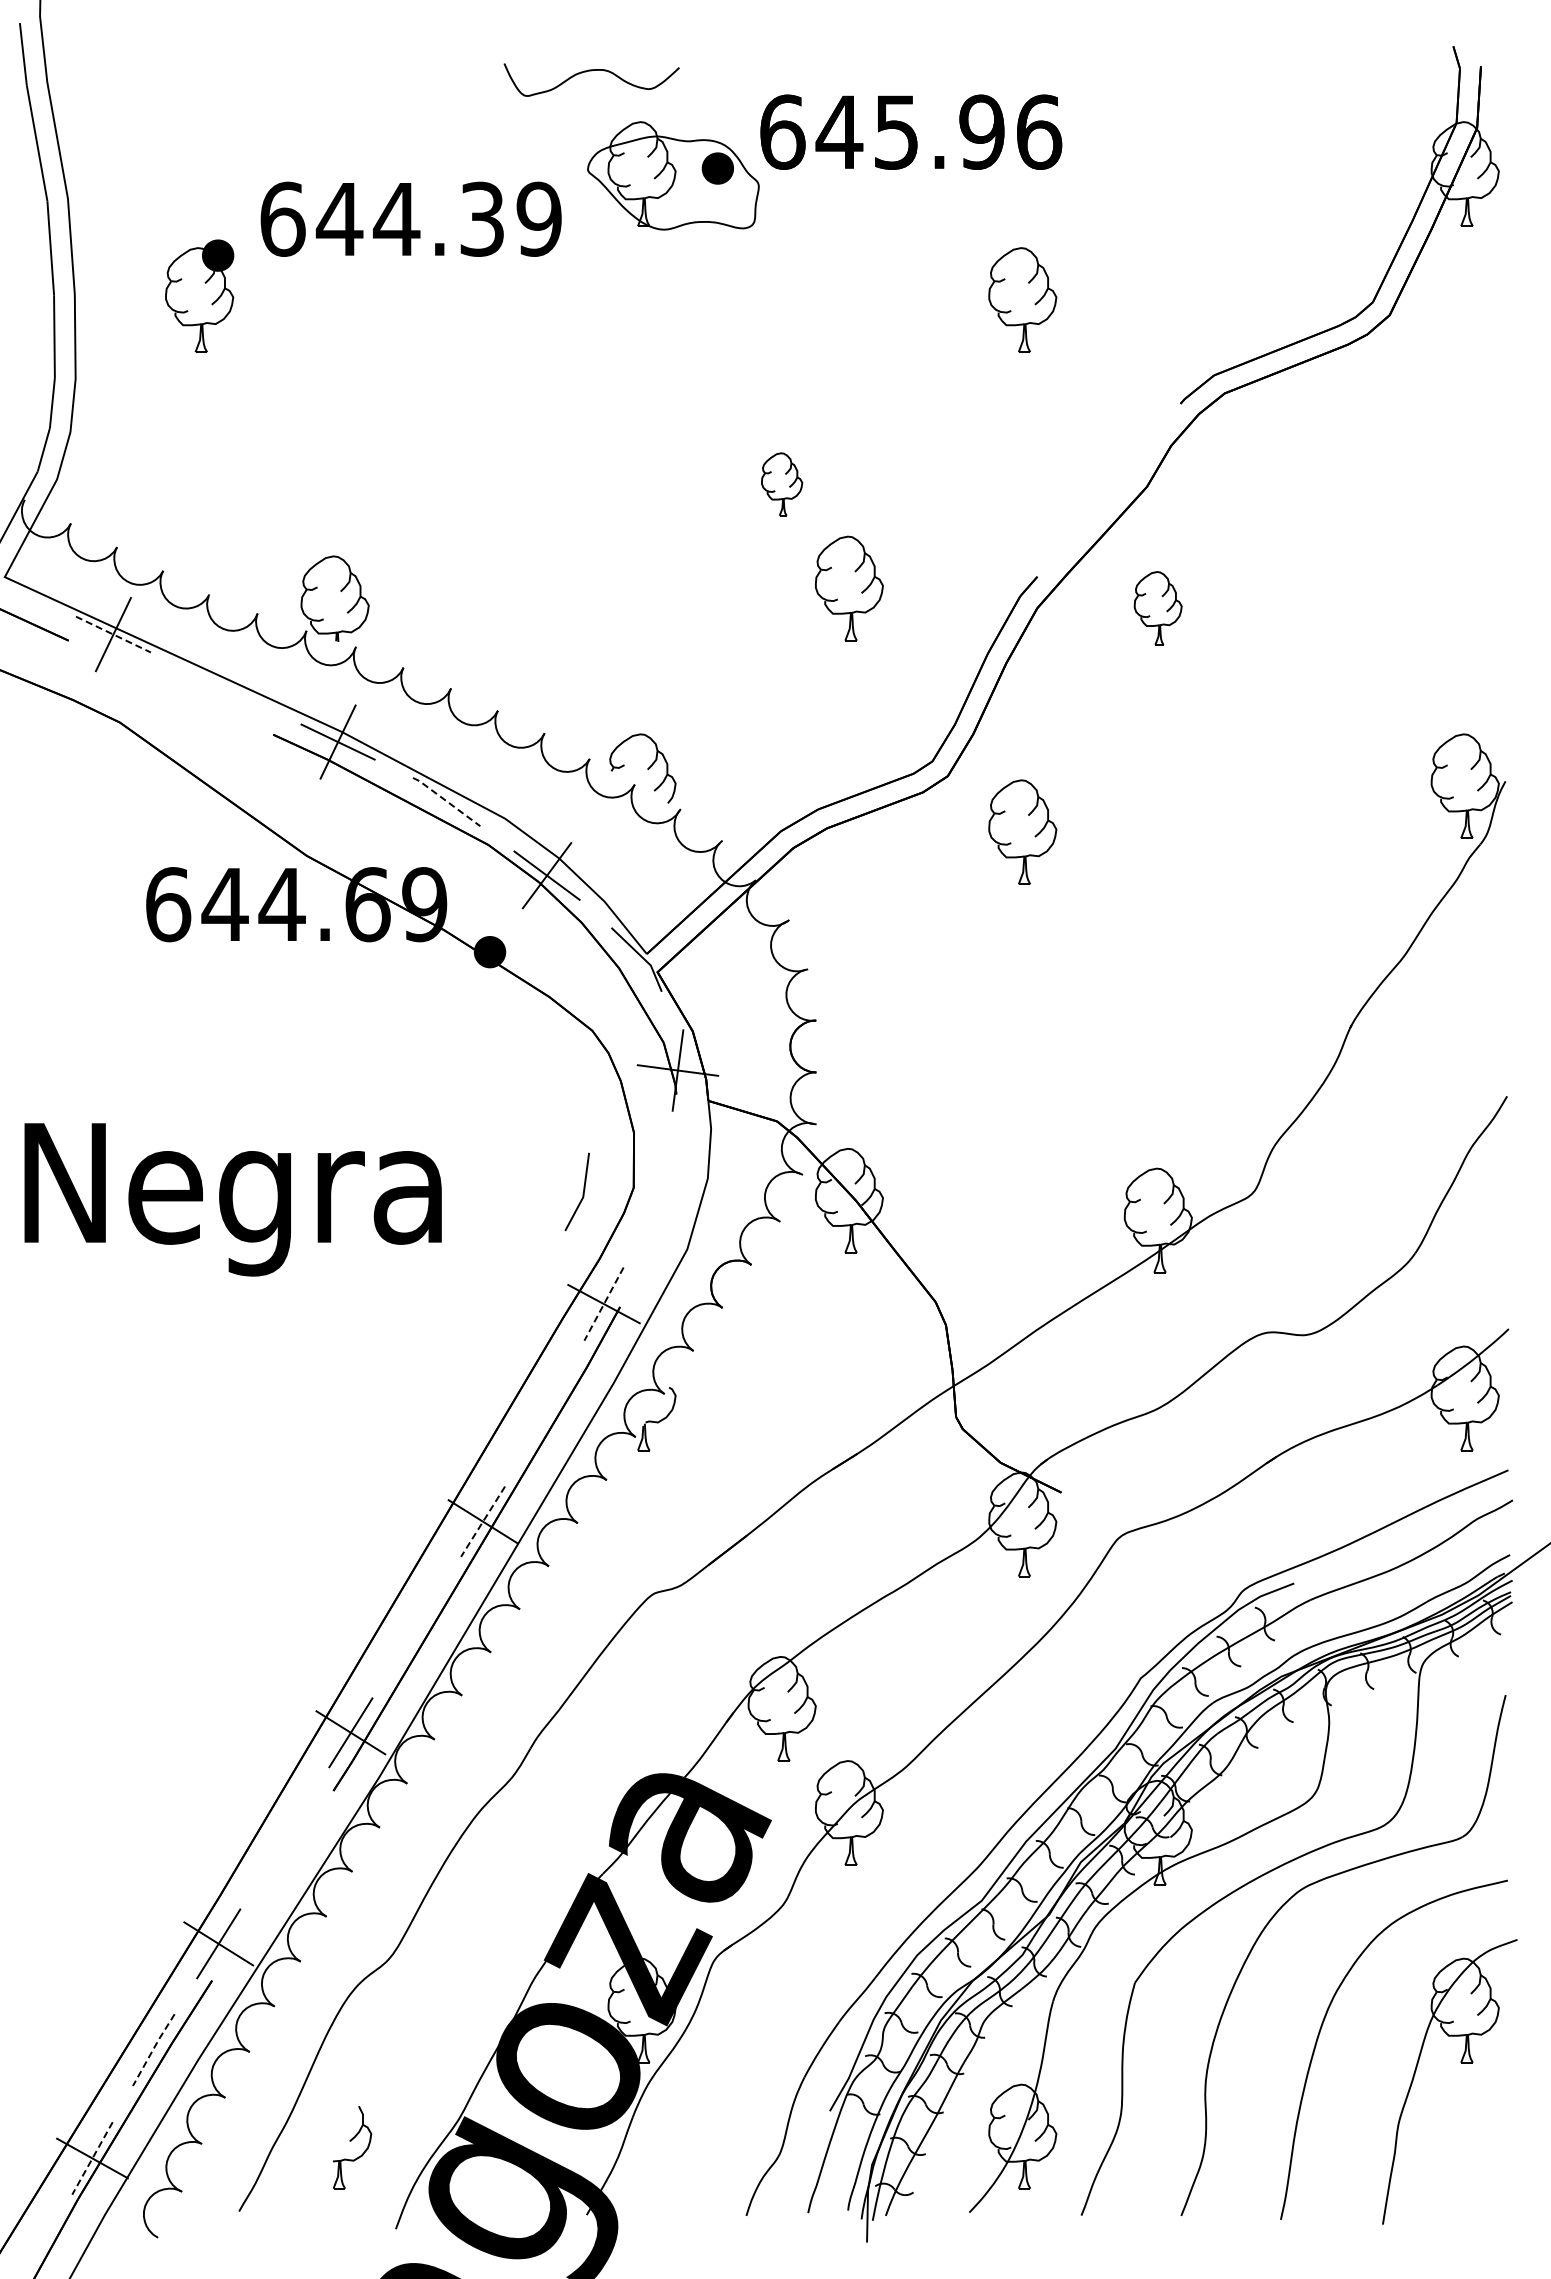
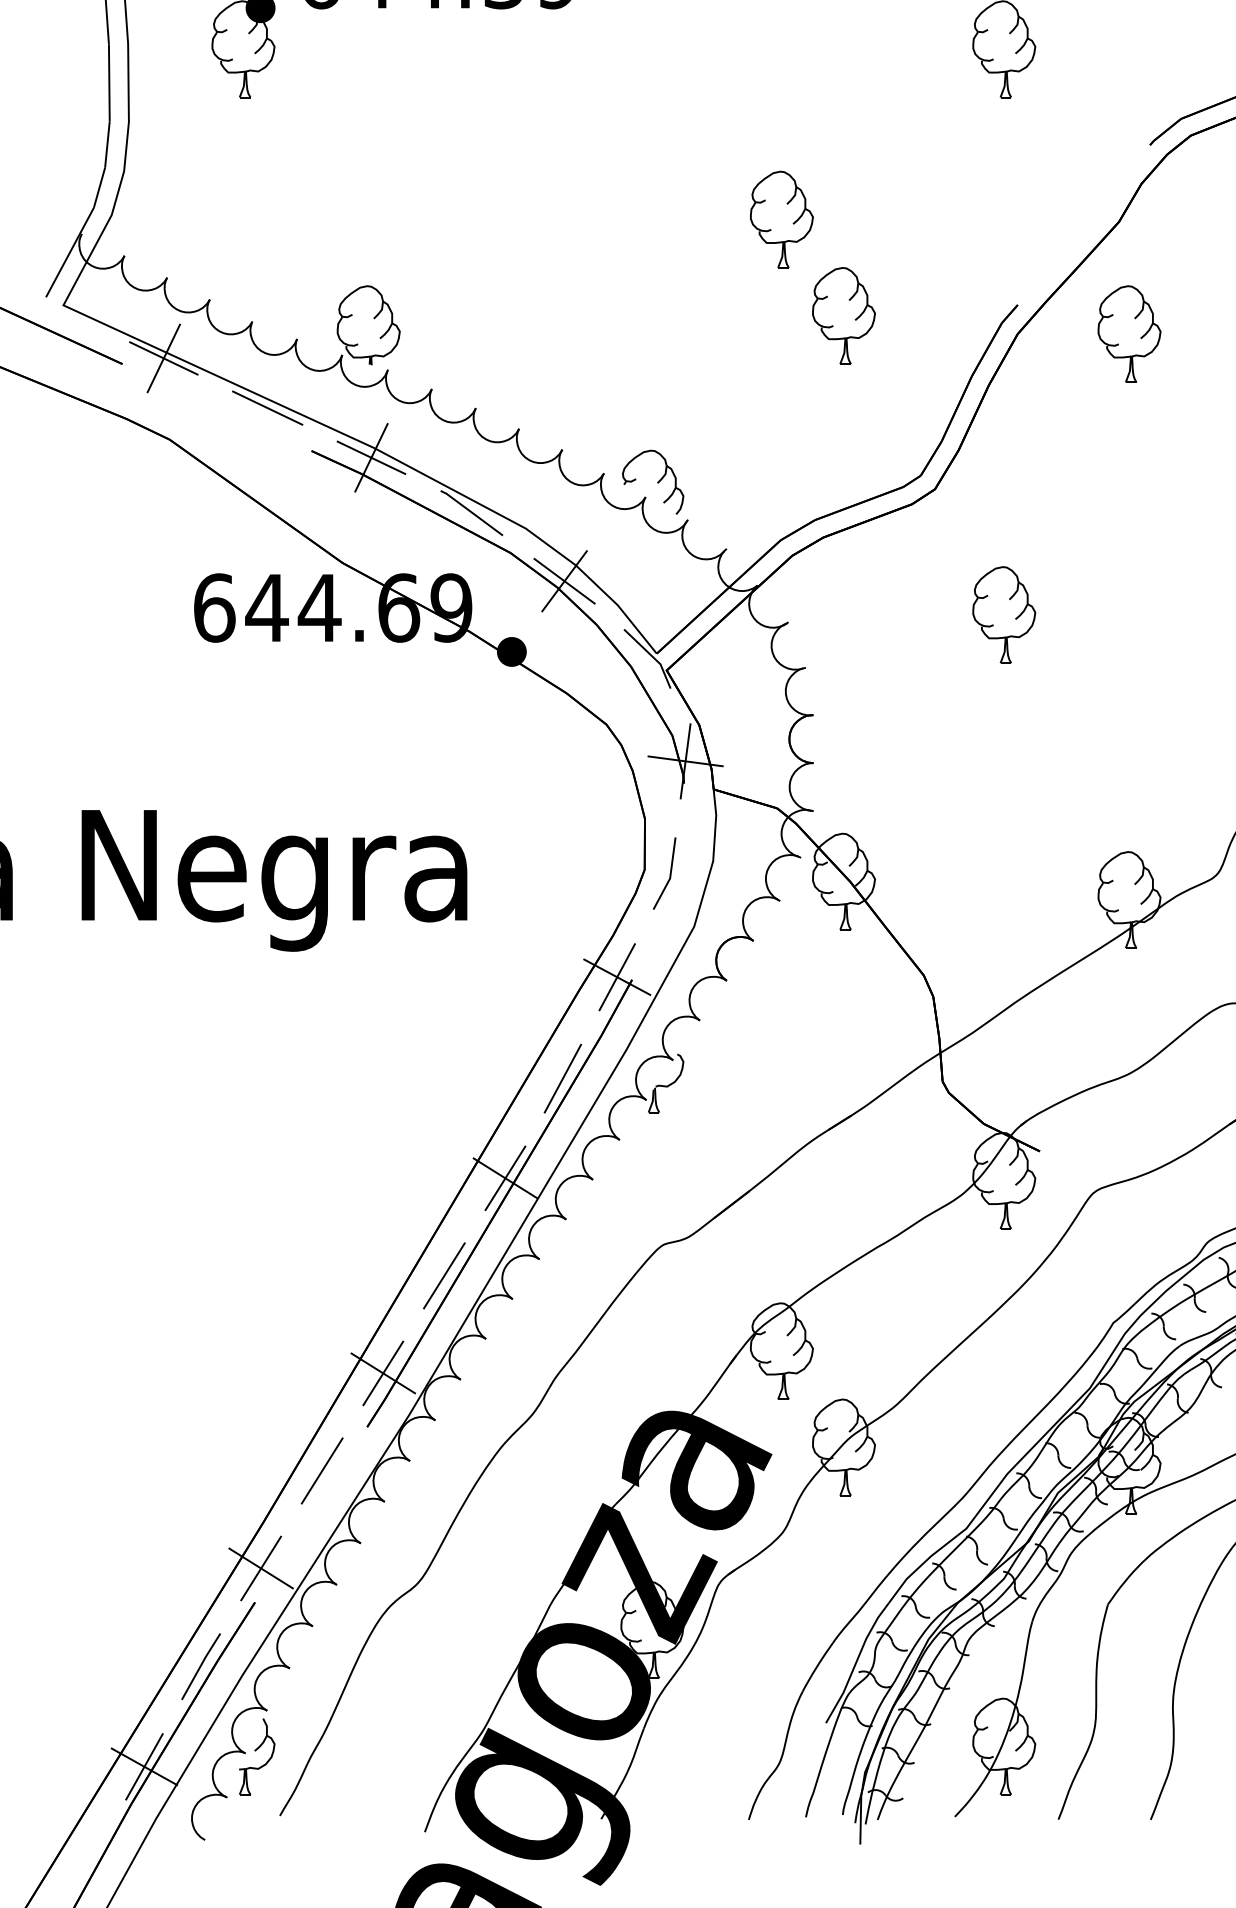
part: (781, 484) -> (781, 219), size x1.67
part: (1157, 608) -> (1128, 334), size x1.43
line: (113, 634) -> (163, 358), dashed -> solid
line: (225, 688) -> (267, 408), added
line: (447, 801) -> (472, 512), dashed -> solid
part: (1022, 831) -> (1003, 614), moved
line: (582, 1193) -> (669, 874), moved
line: (604, 1304) -> (617, 977), dashed -> solid
line: (544, 1413) -> (562, 1078), added
line: (483, 1521) -> (505, 1178), dashed -> solid
line: (416, 1627) -> (443, 1276), added
line: (284, 1838) -> (321, 1471), added
line: (153, 2049) -> (200, 1666), dashed -> solid
part: (351, 2141) -> (256, 1751), moved
line: (92, 2158) -> (144, 1766), dashed -> solid

